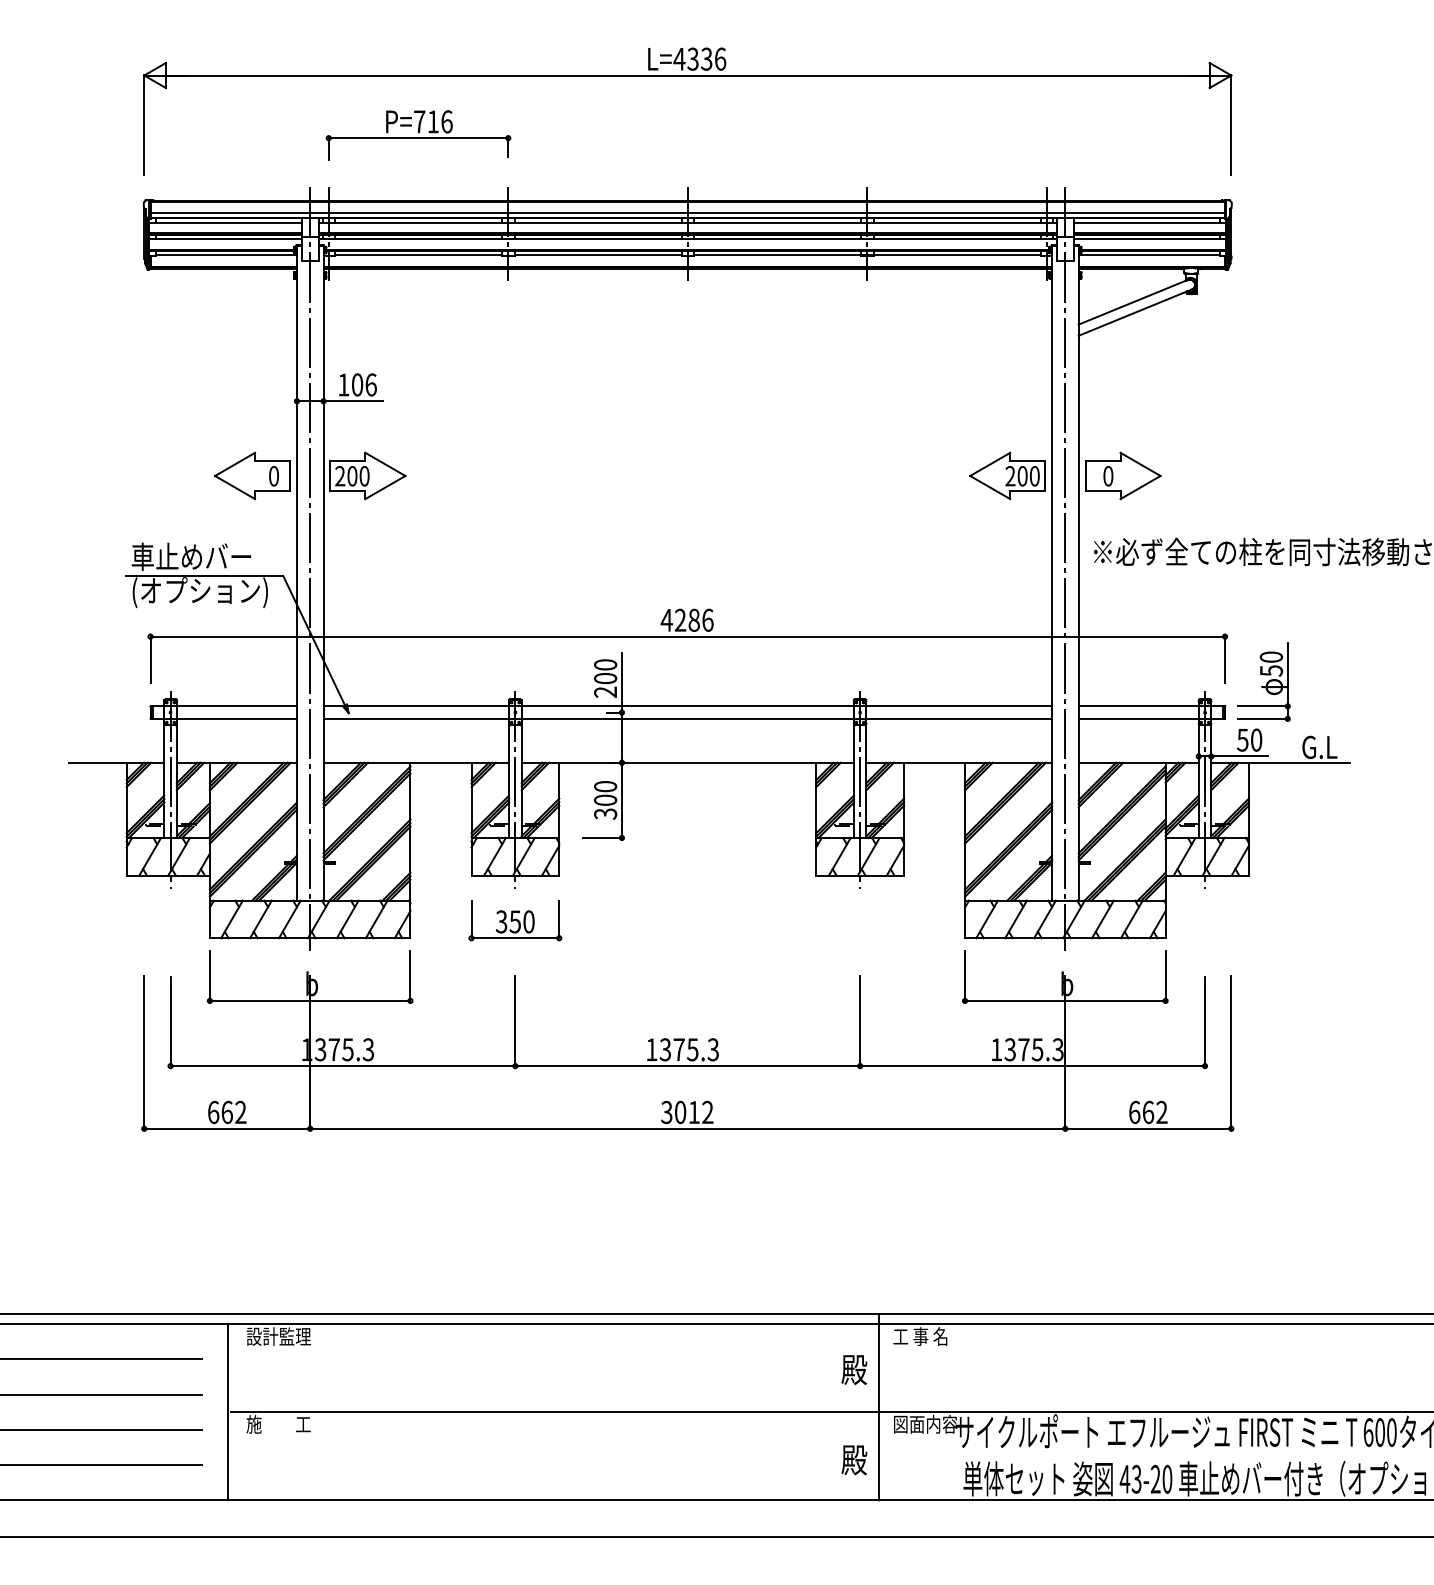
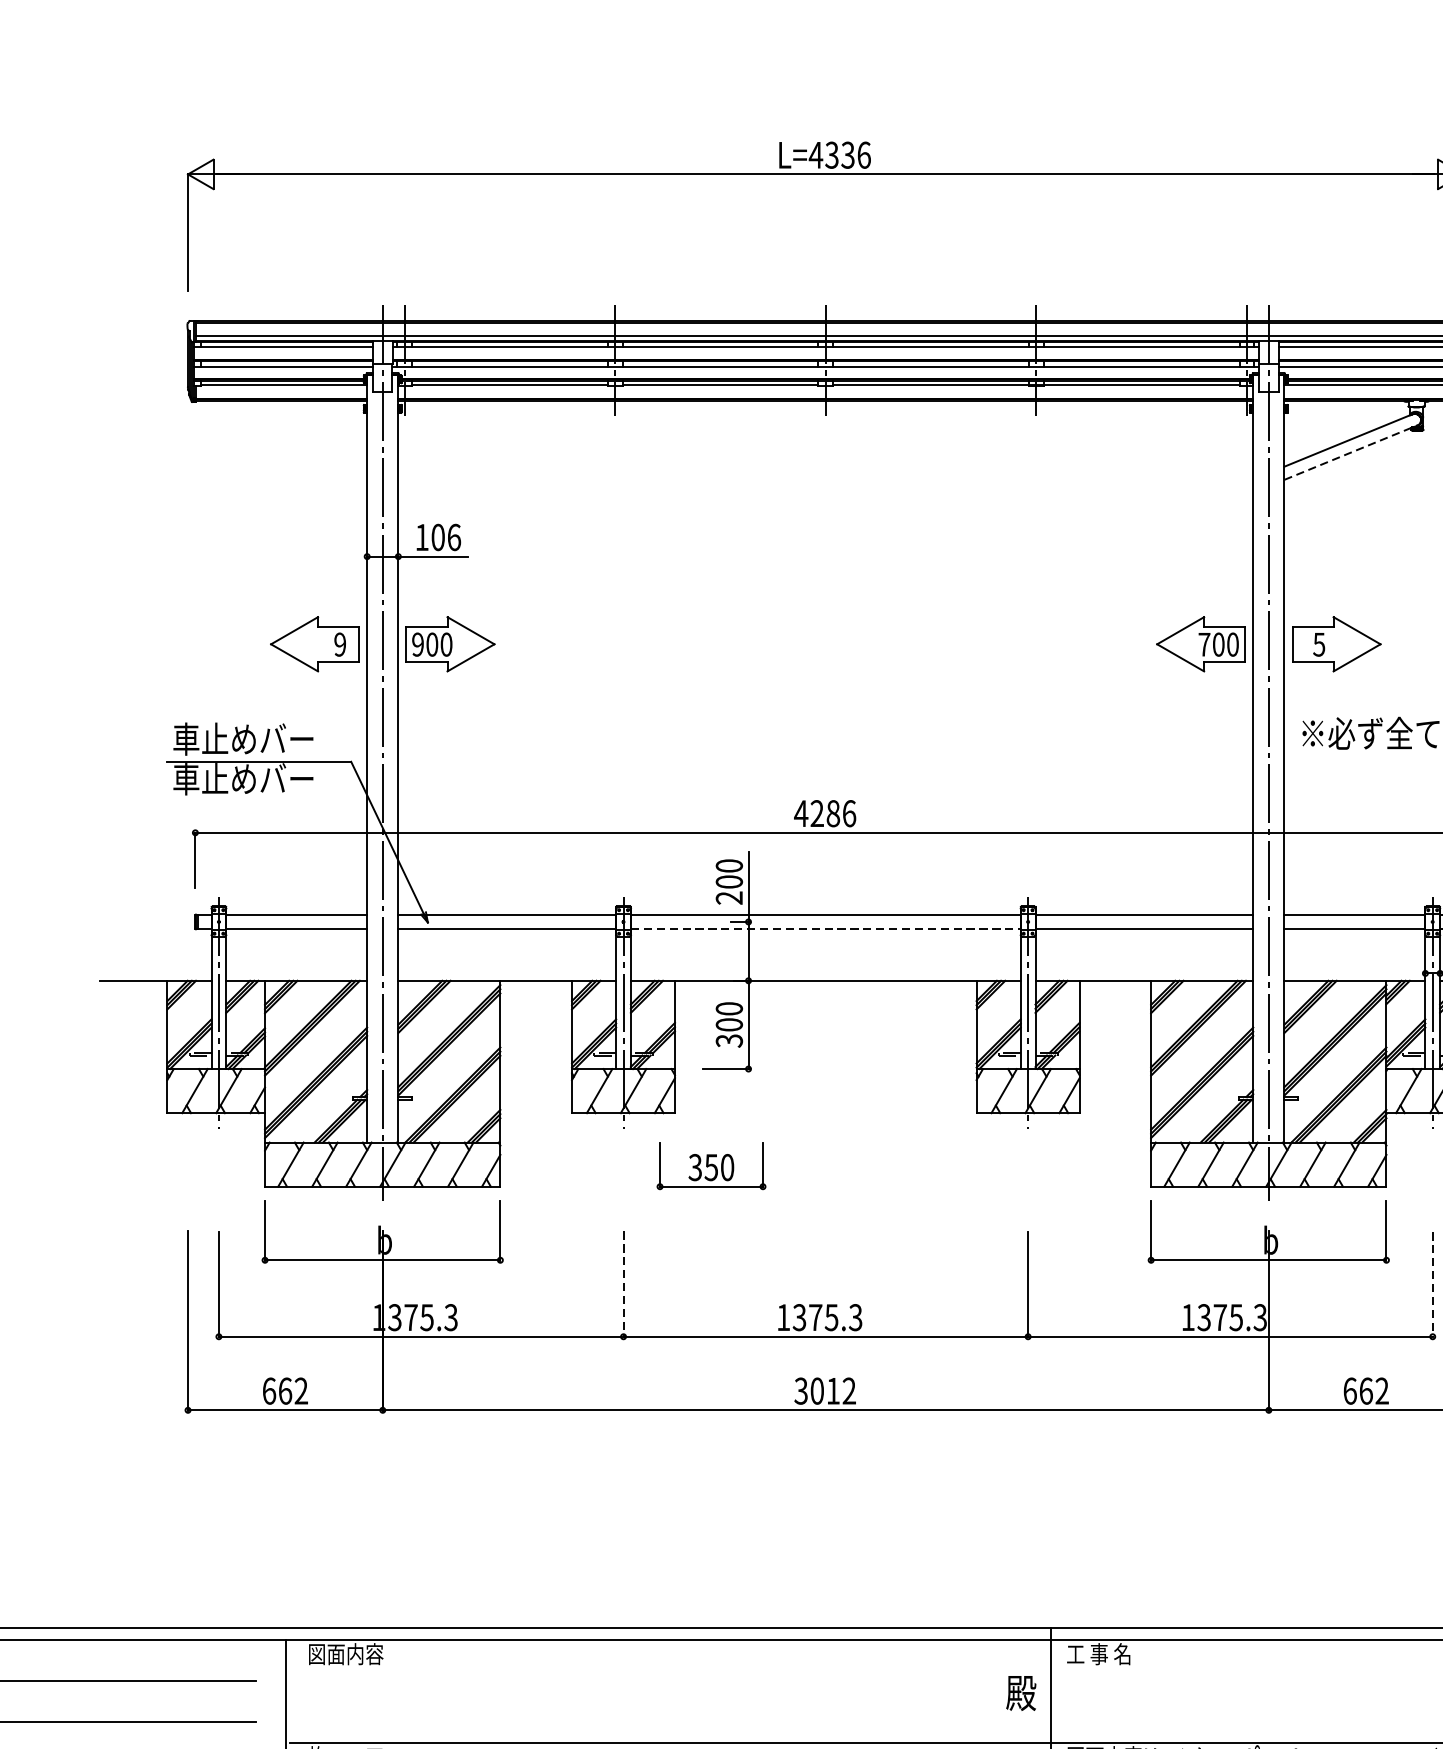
part: (418, 135) -> (509, 244), removed
line: (1135, 312) -> (1351, 452), solid -> dashed
text: (273, 476) -> (339, 644), 0 -> 9
text: (340, 476) -> (418, 644), 200 -> 900
text: (1010, 476) -> (1204, 644), 200 -> 700
text: (1108, 476) -> (1319, 644), 0 -> 5
text: (199, 592) -> (252, 781), (オプション) -> 車止めバー
line: (688, 718) -> (826, 928), solid -> dashed
part: (515, 920) -> (711, 1165), moved
line: (515, 1021) -> (623, 1284), solid -> dashed
line: (1205, 1021) -> (1433, 1284), solid -> dashed
text: (278, 1336) -> (345, 1654), 設計監理 -> 図面内容

